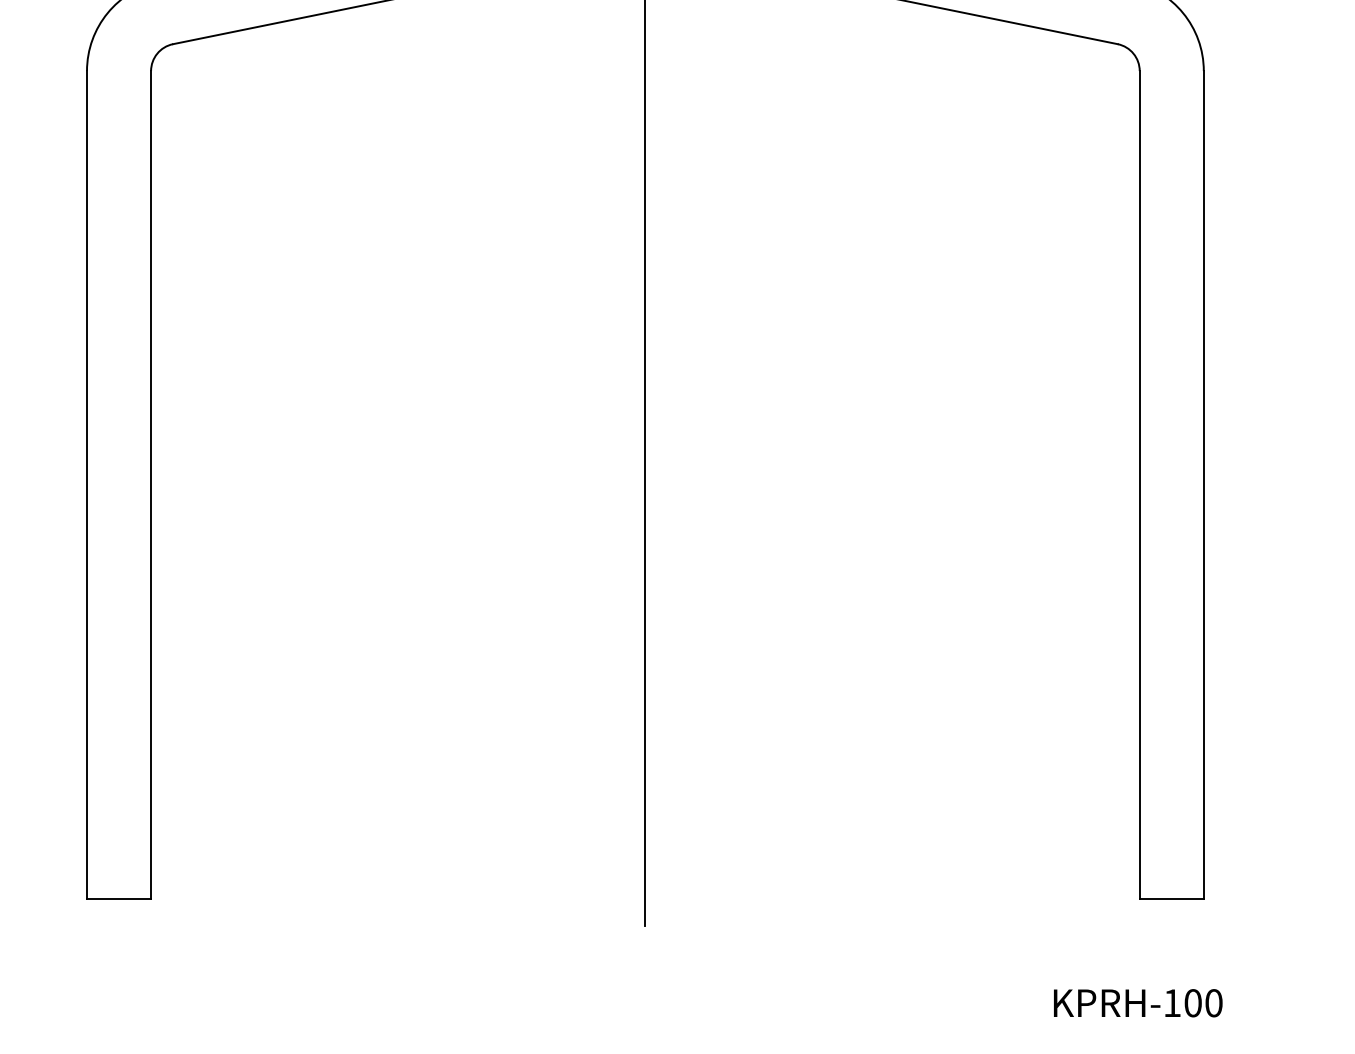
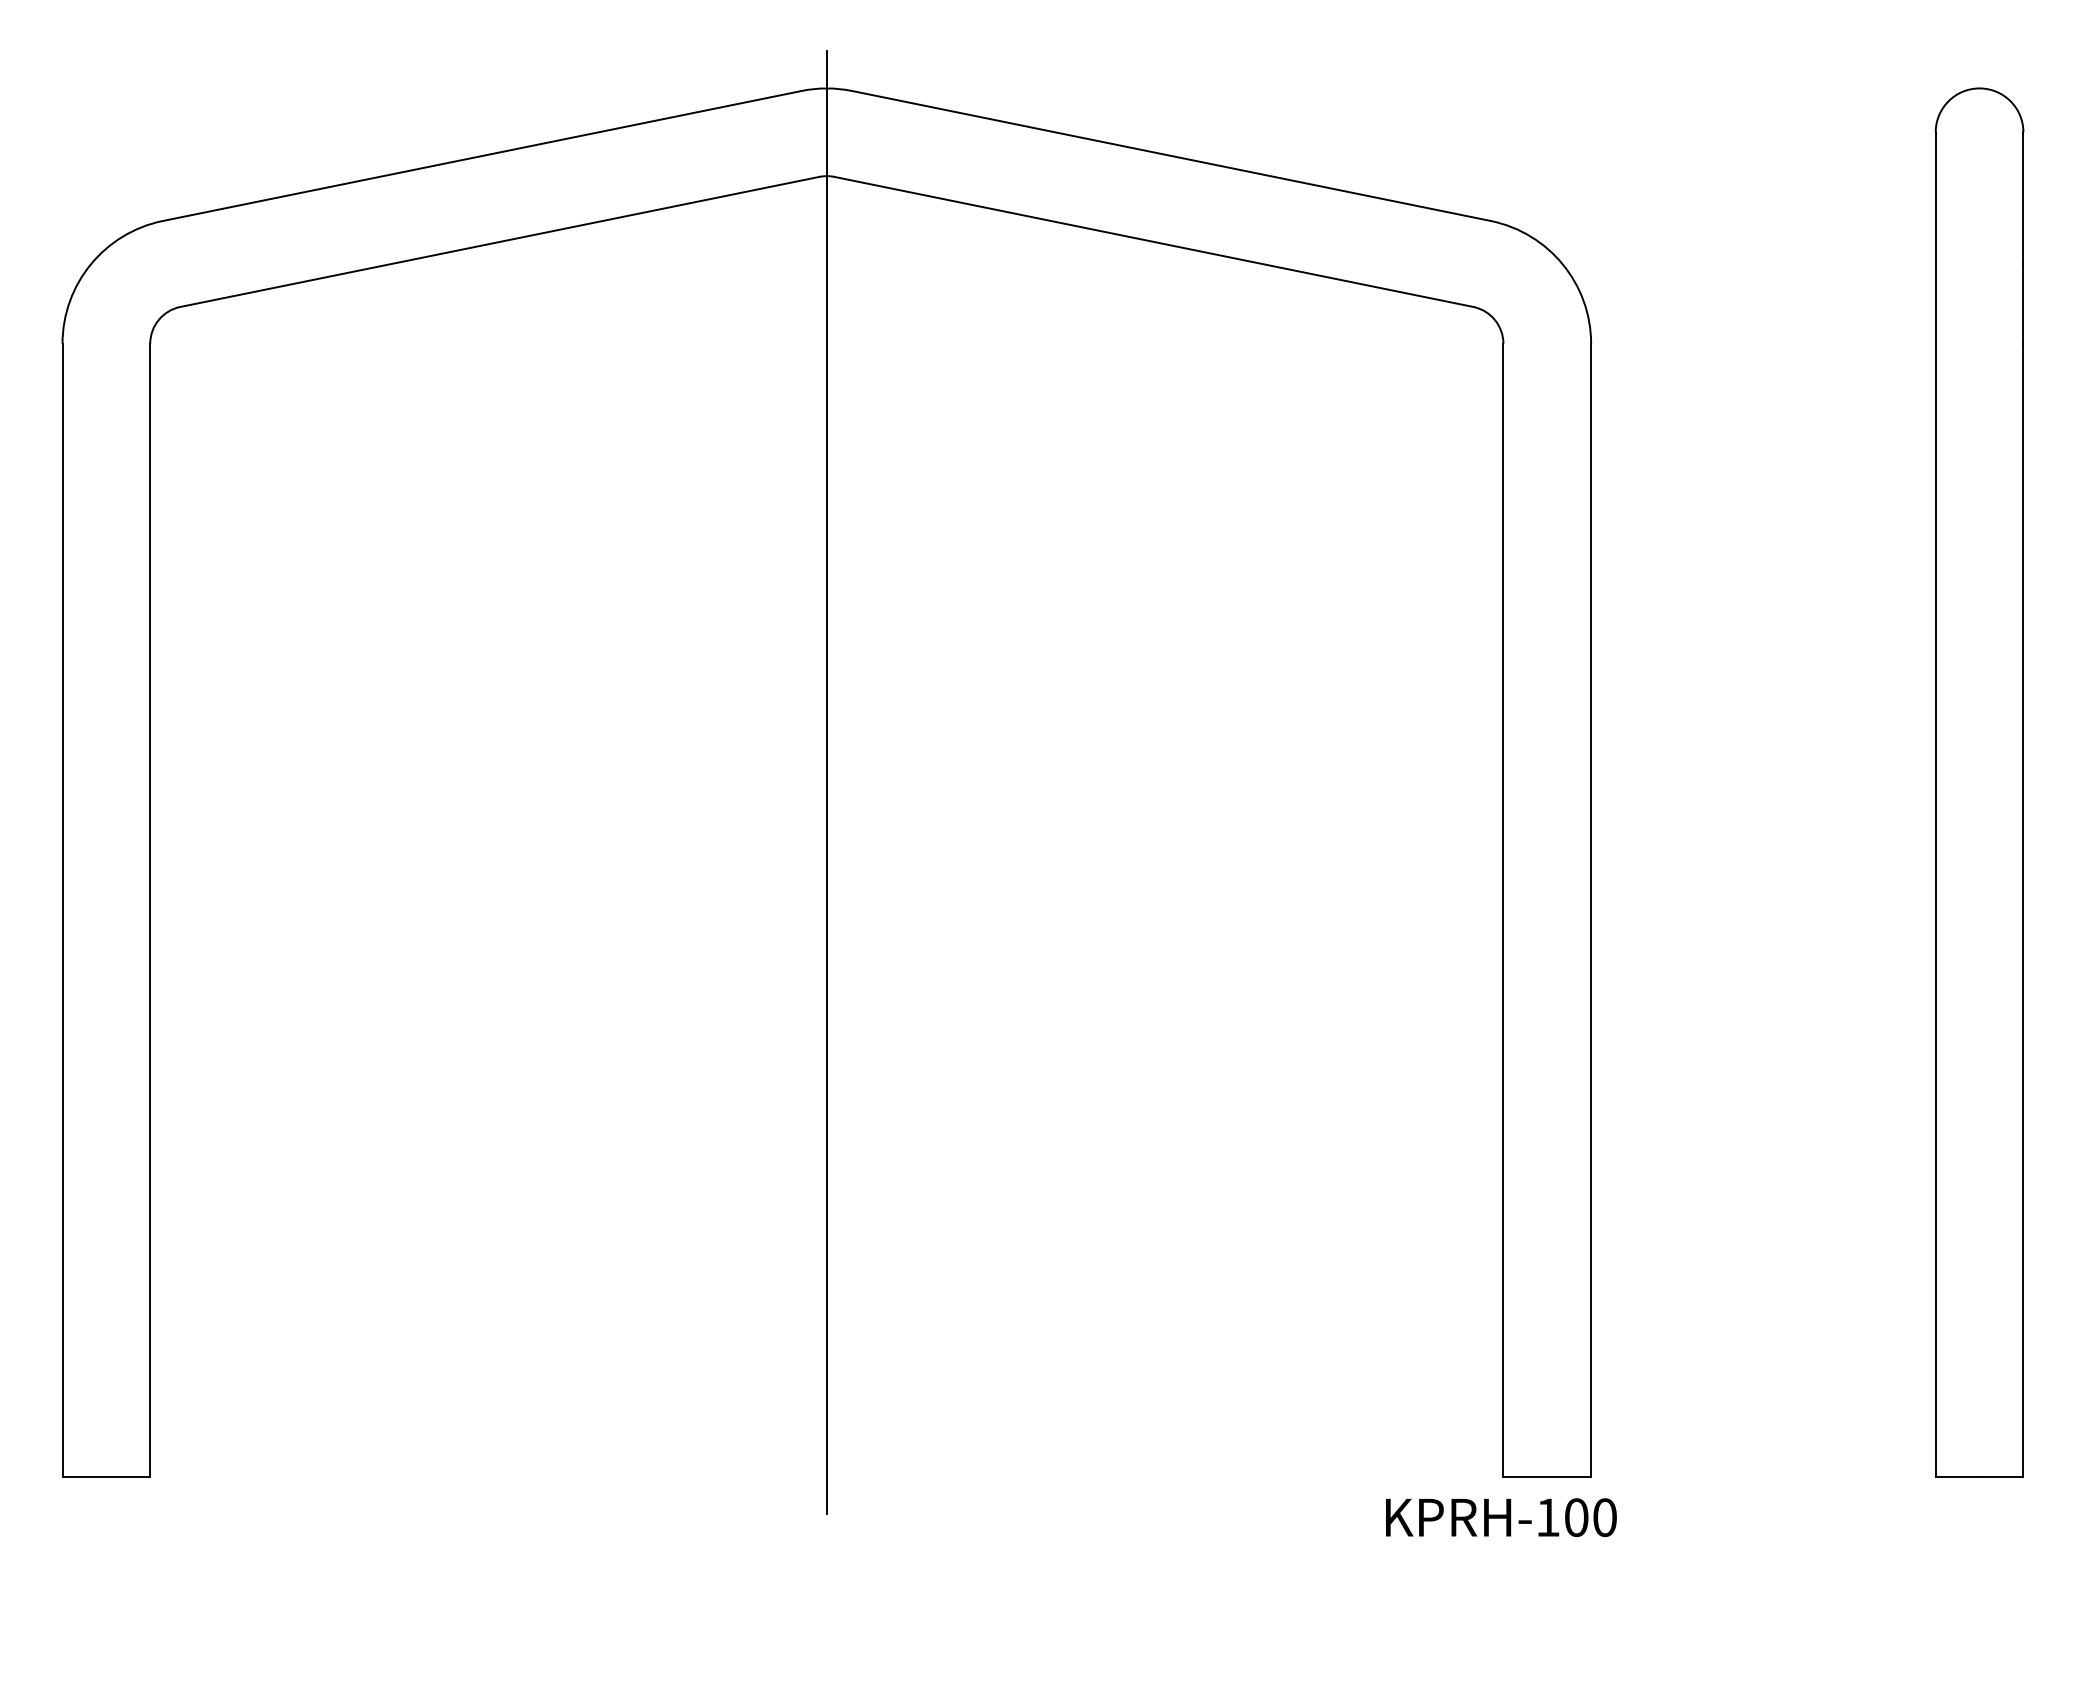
text: (1138, 1003) -> (1501, 1517), moved

